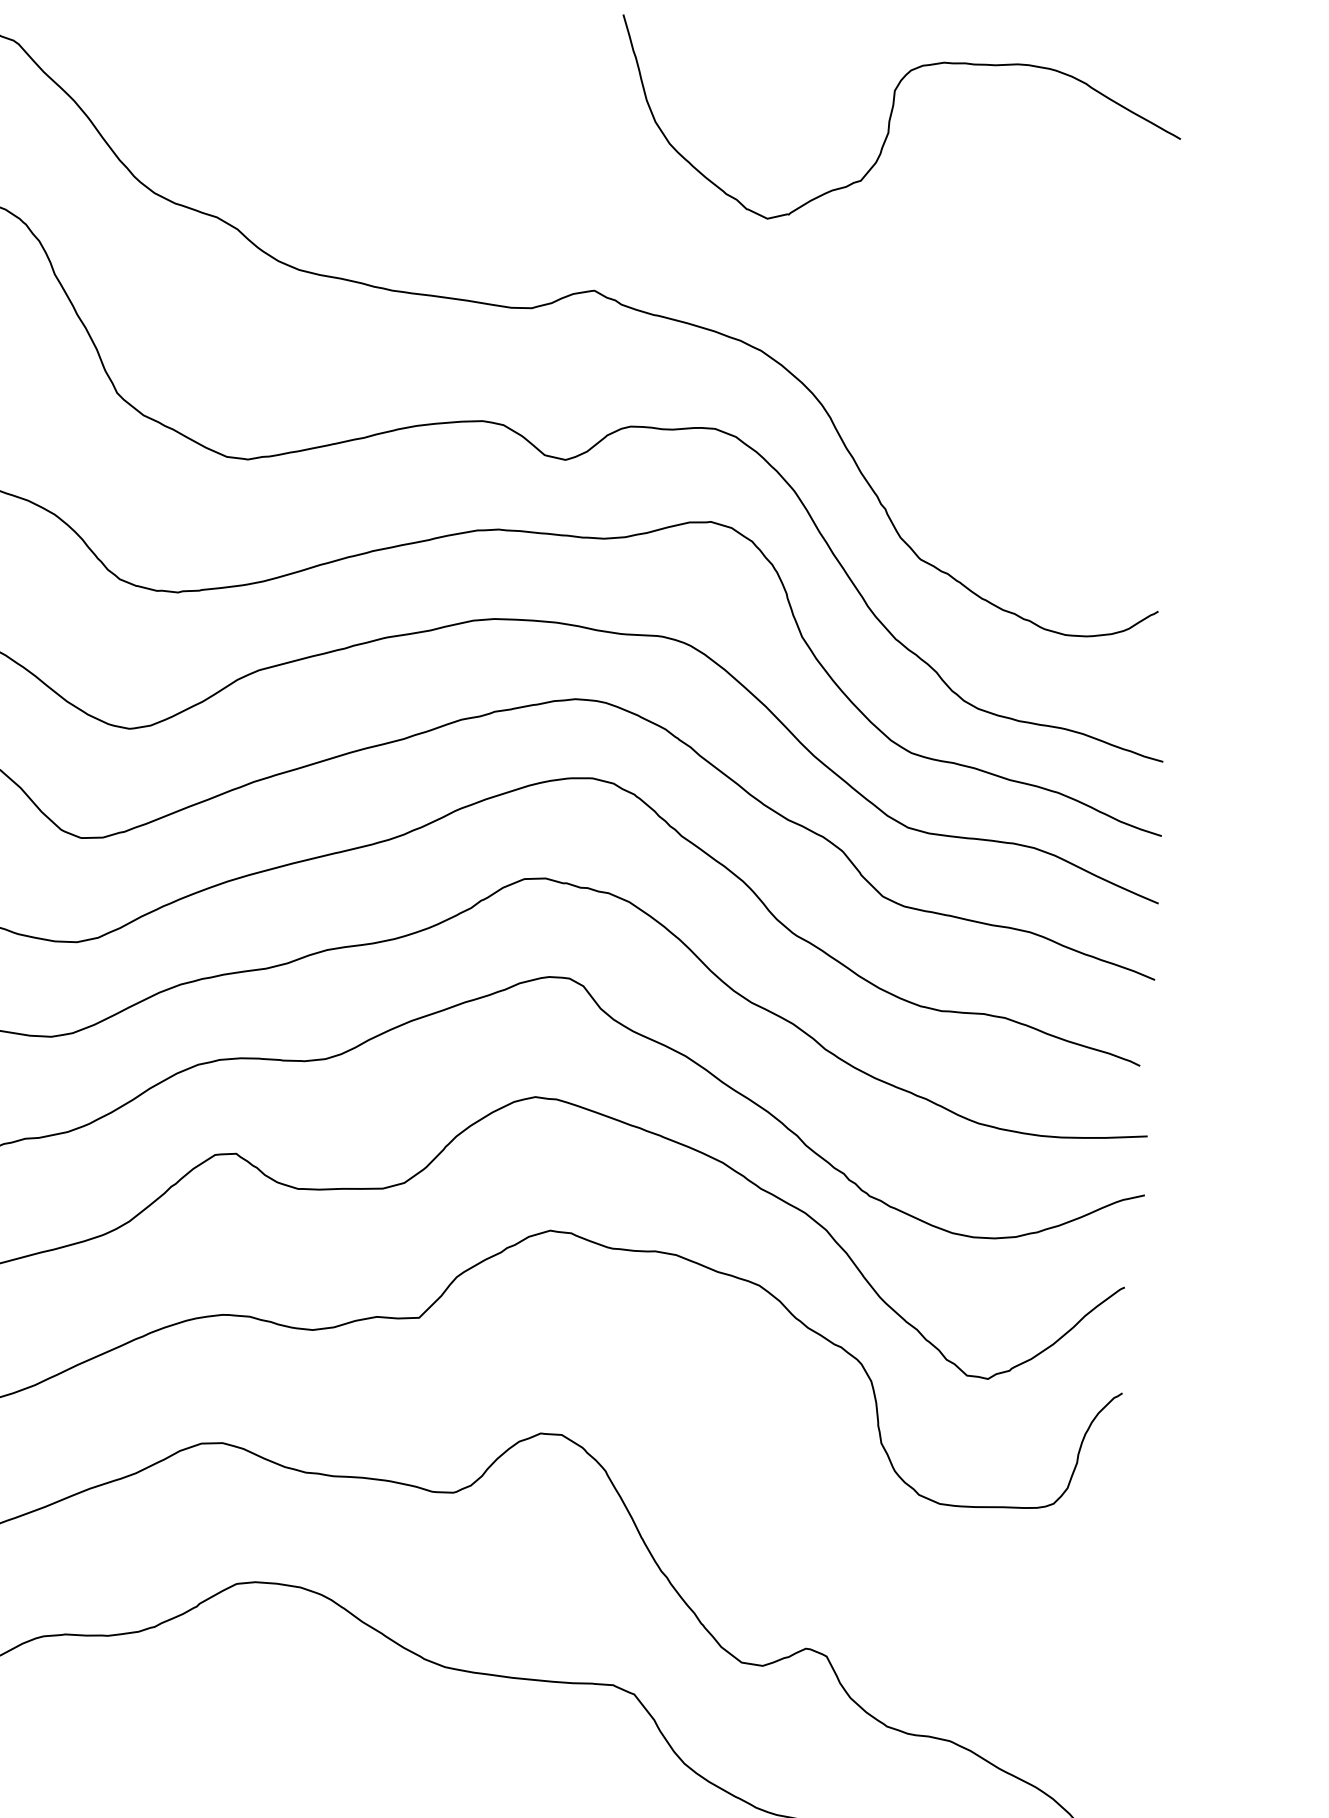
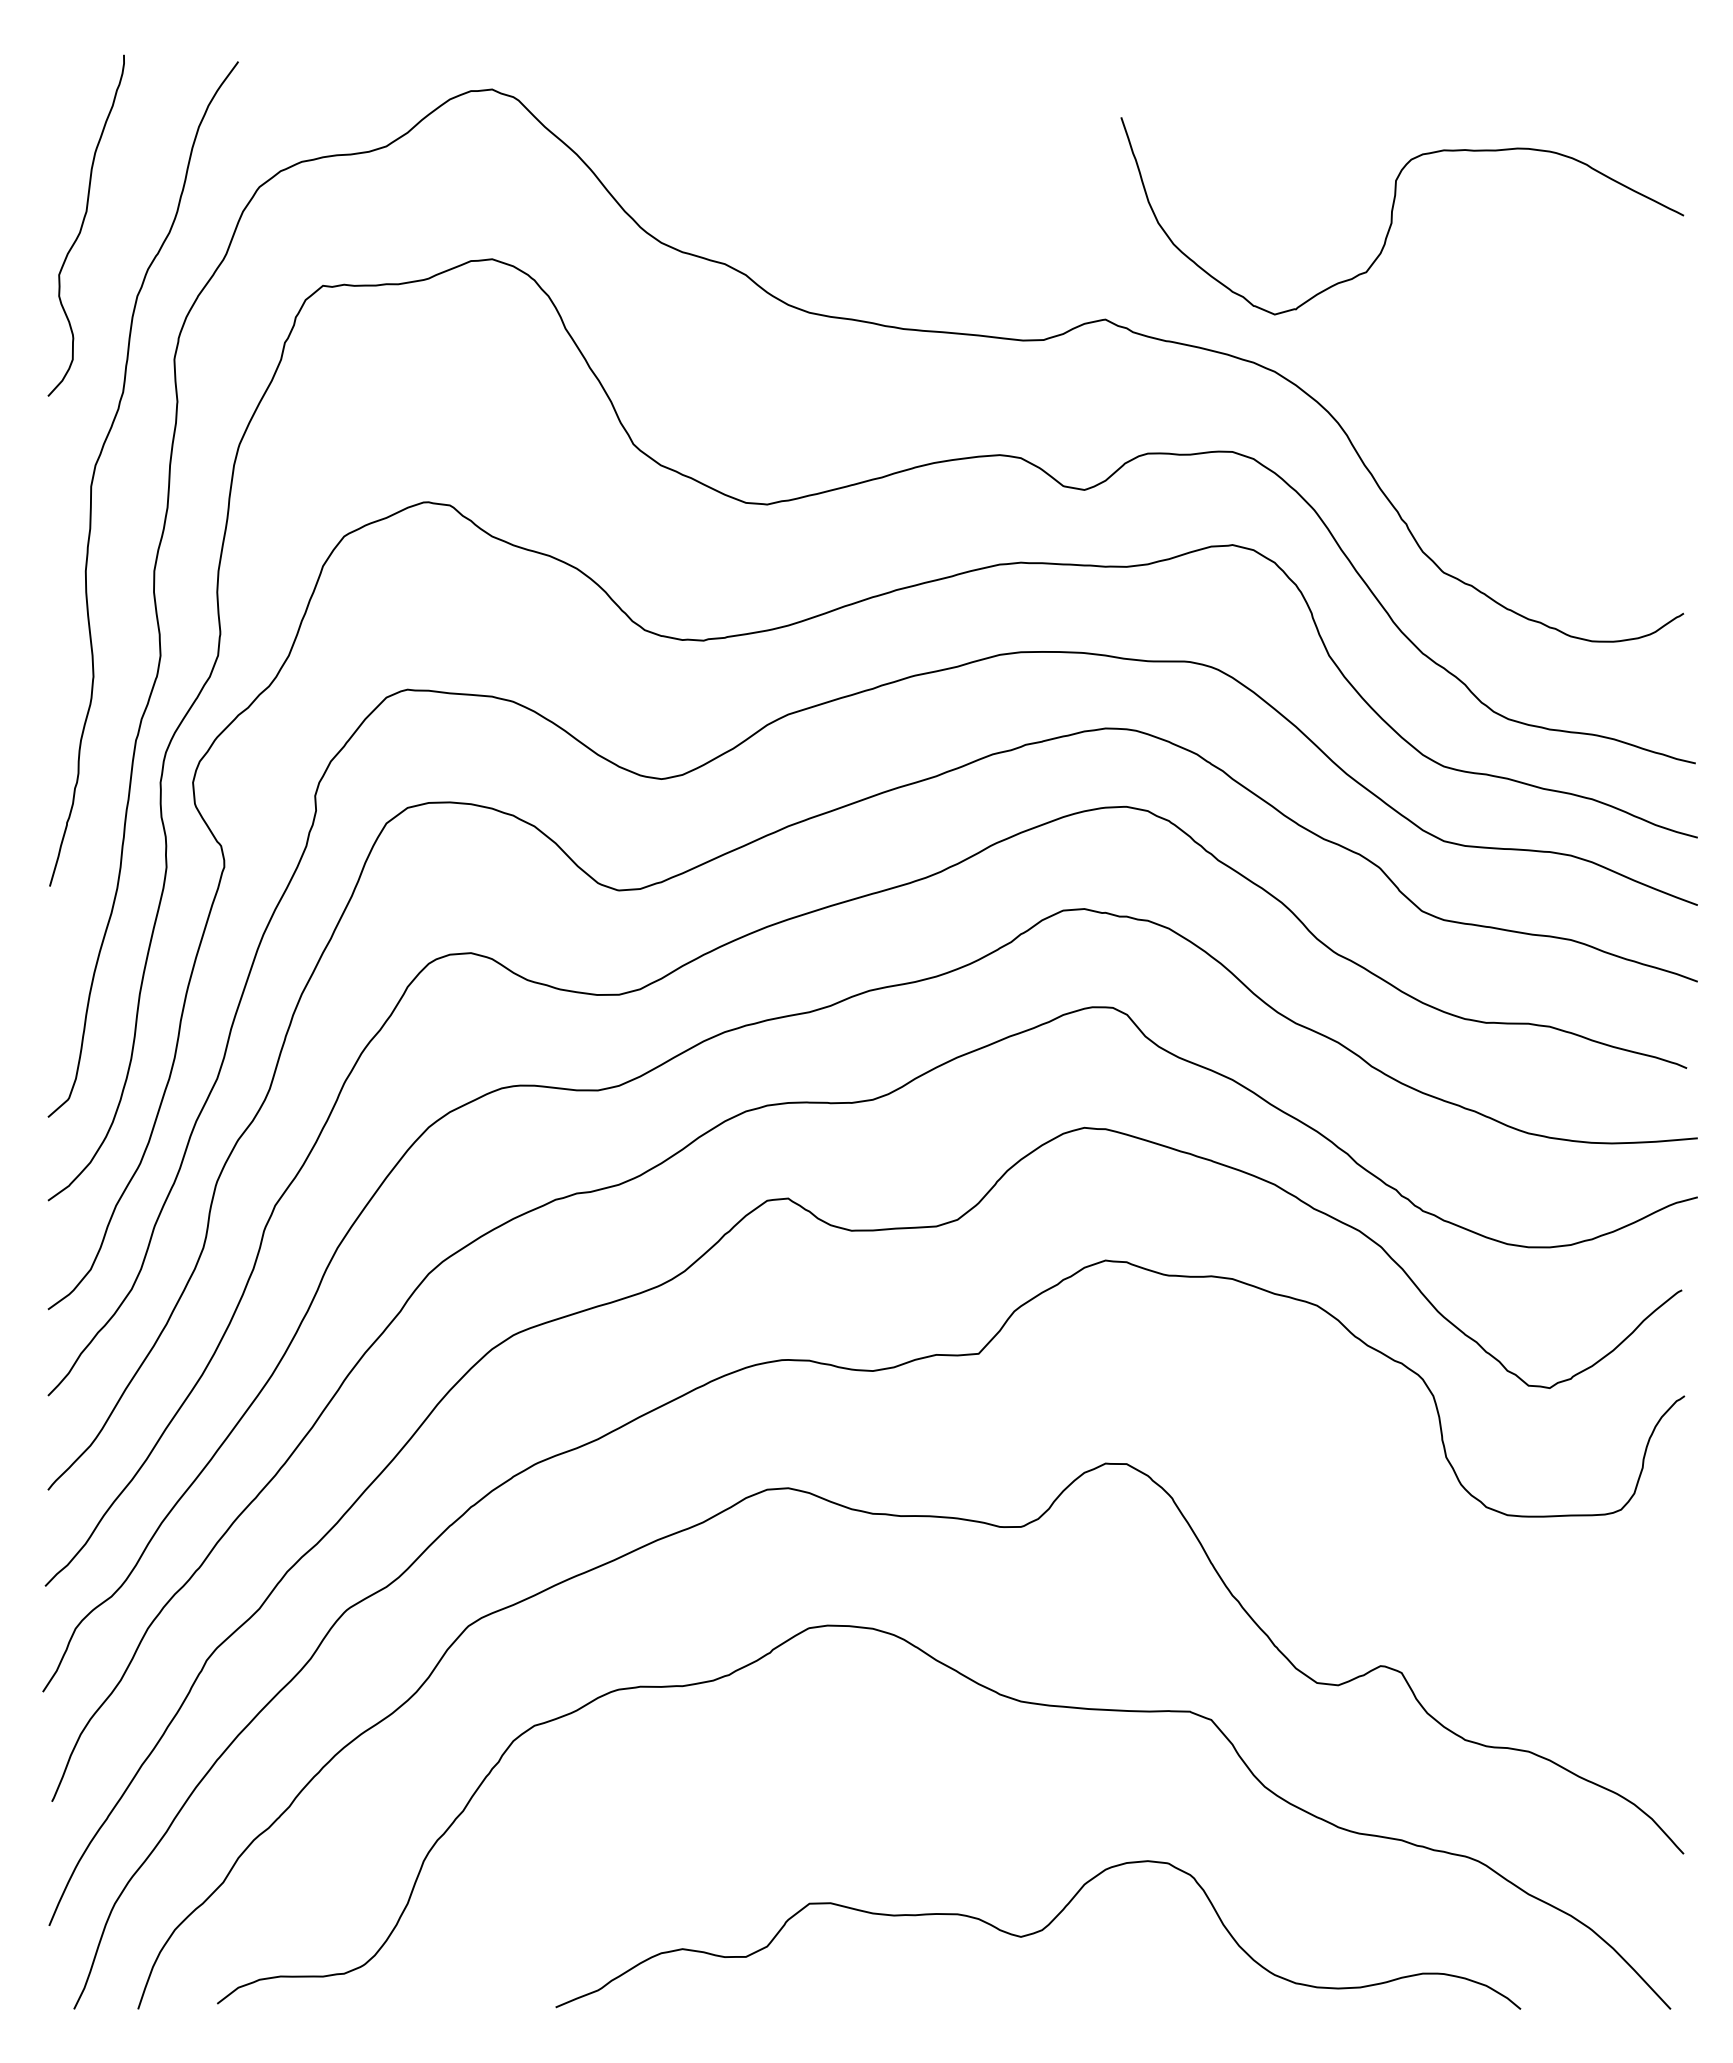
curve: (889, 126) -> (1392, 216), moved

